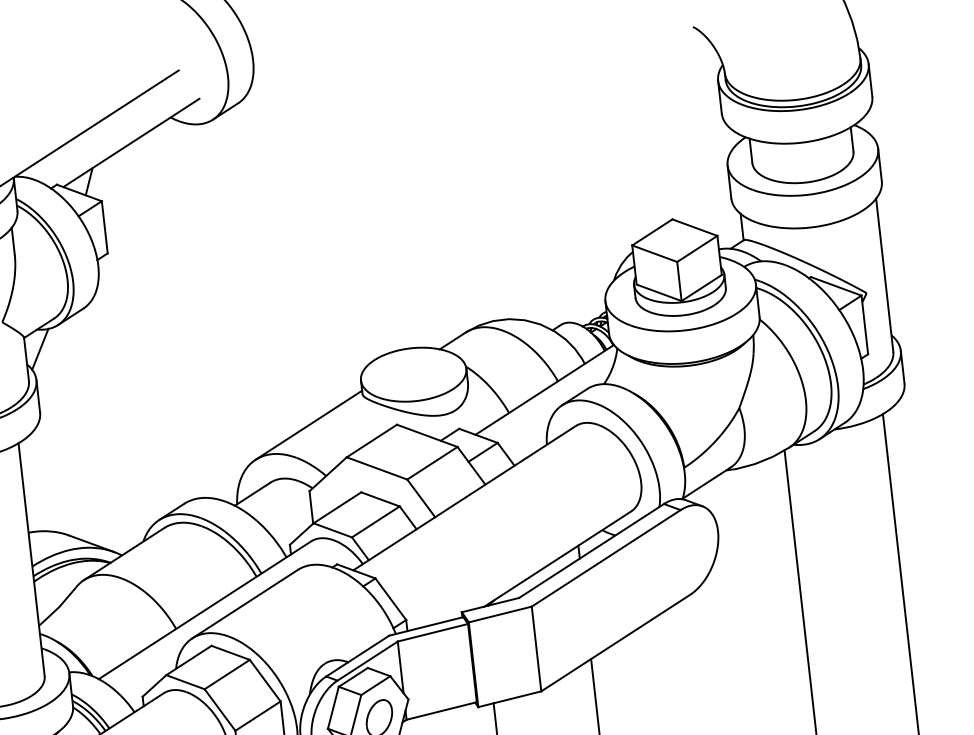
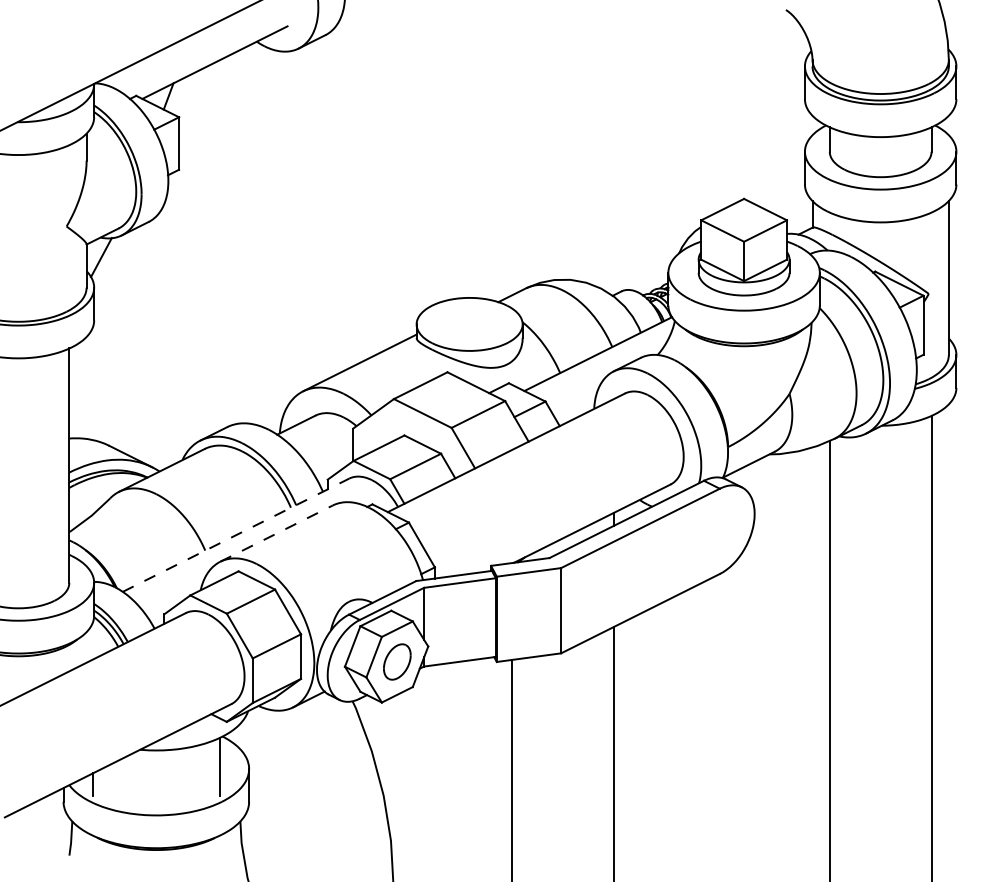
line: (245, 604) -> (276, 533), solid -> dashed
line: (204, 610) -> (235, 535), solid -> dashed

